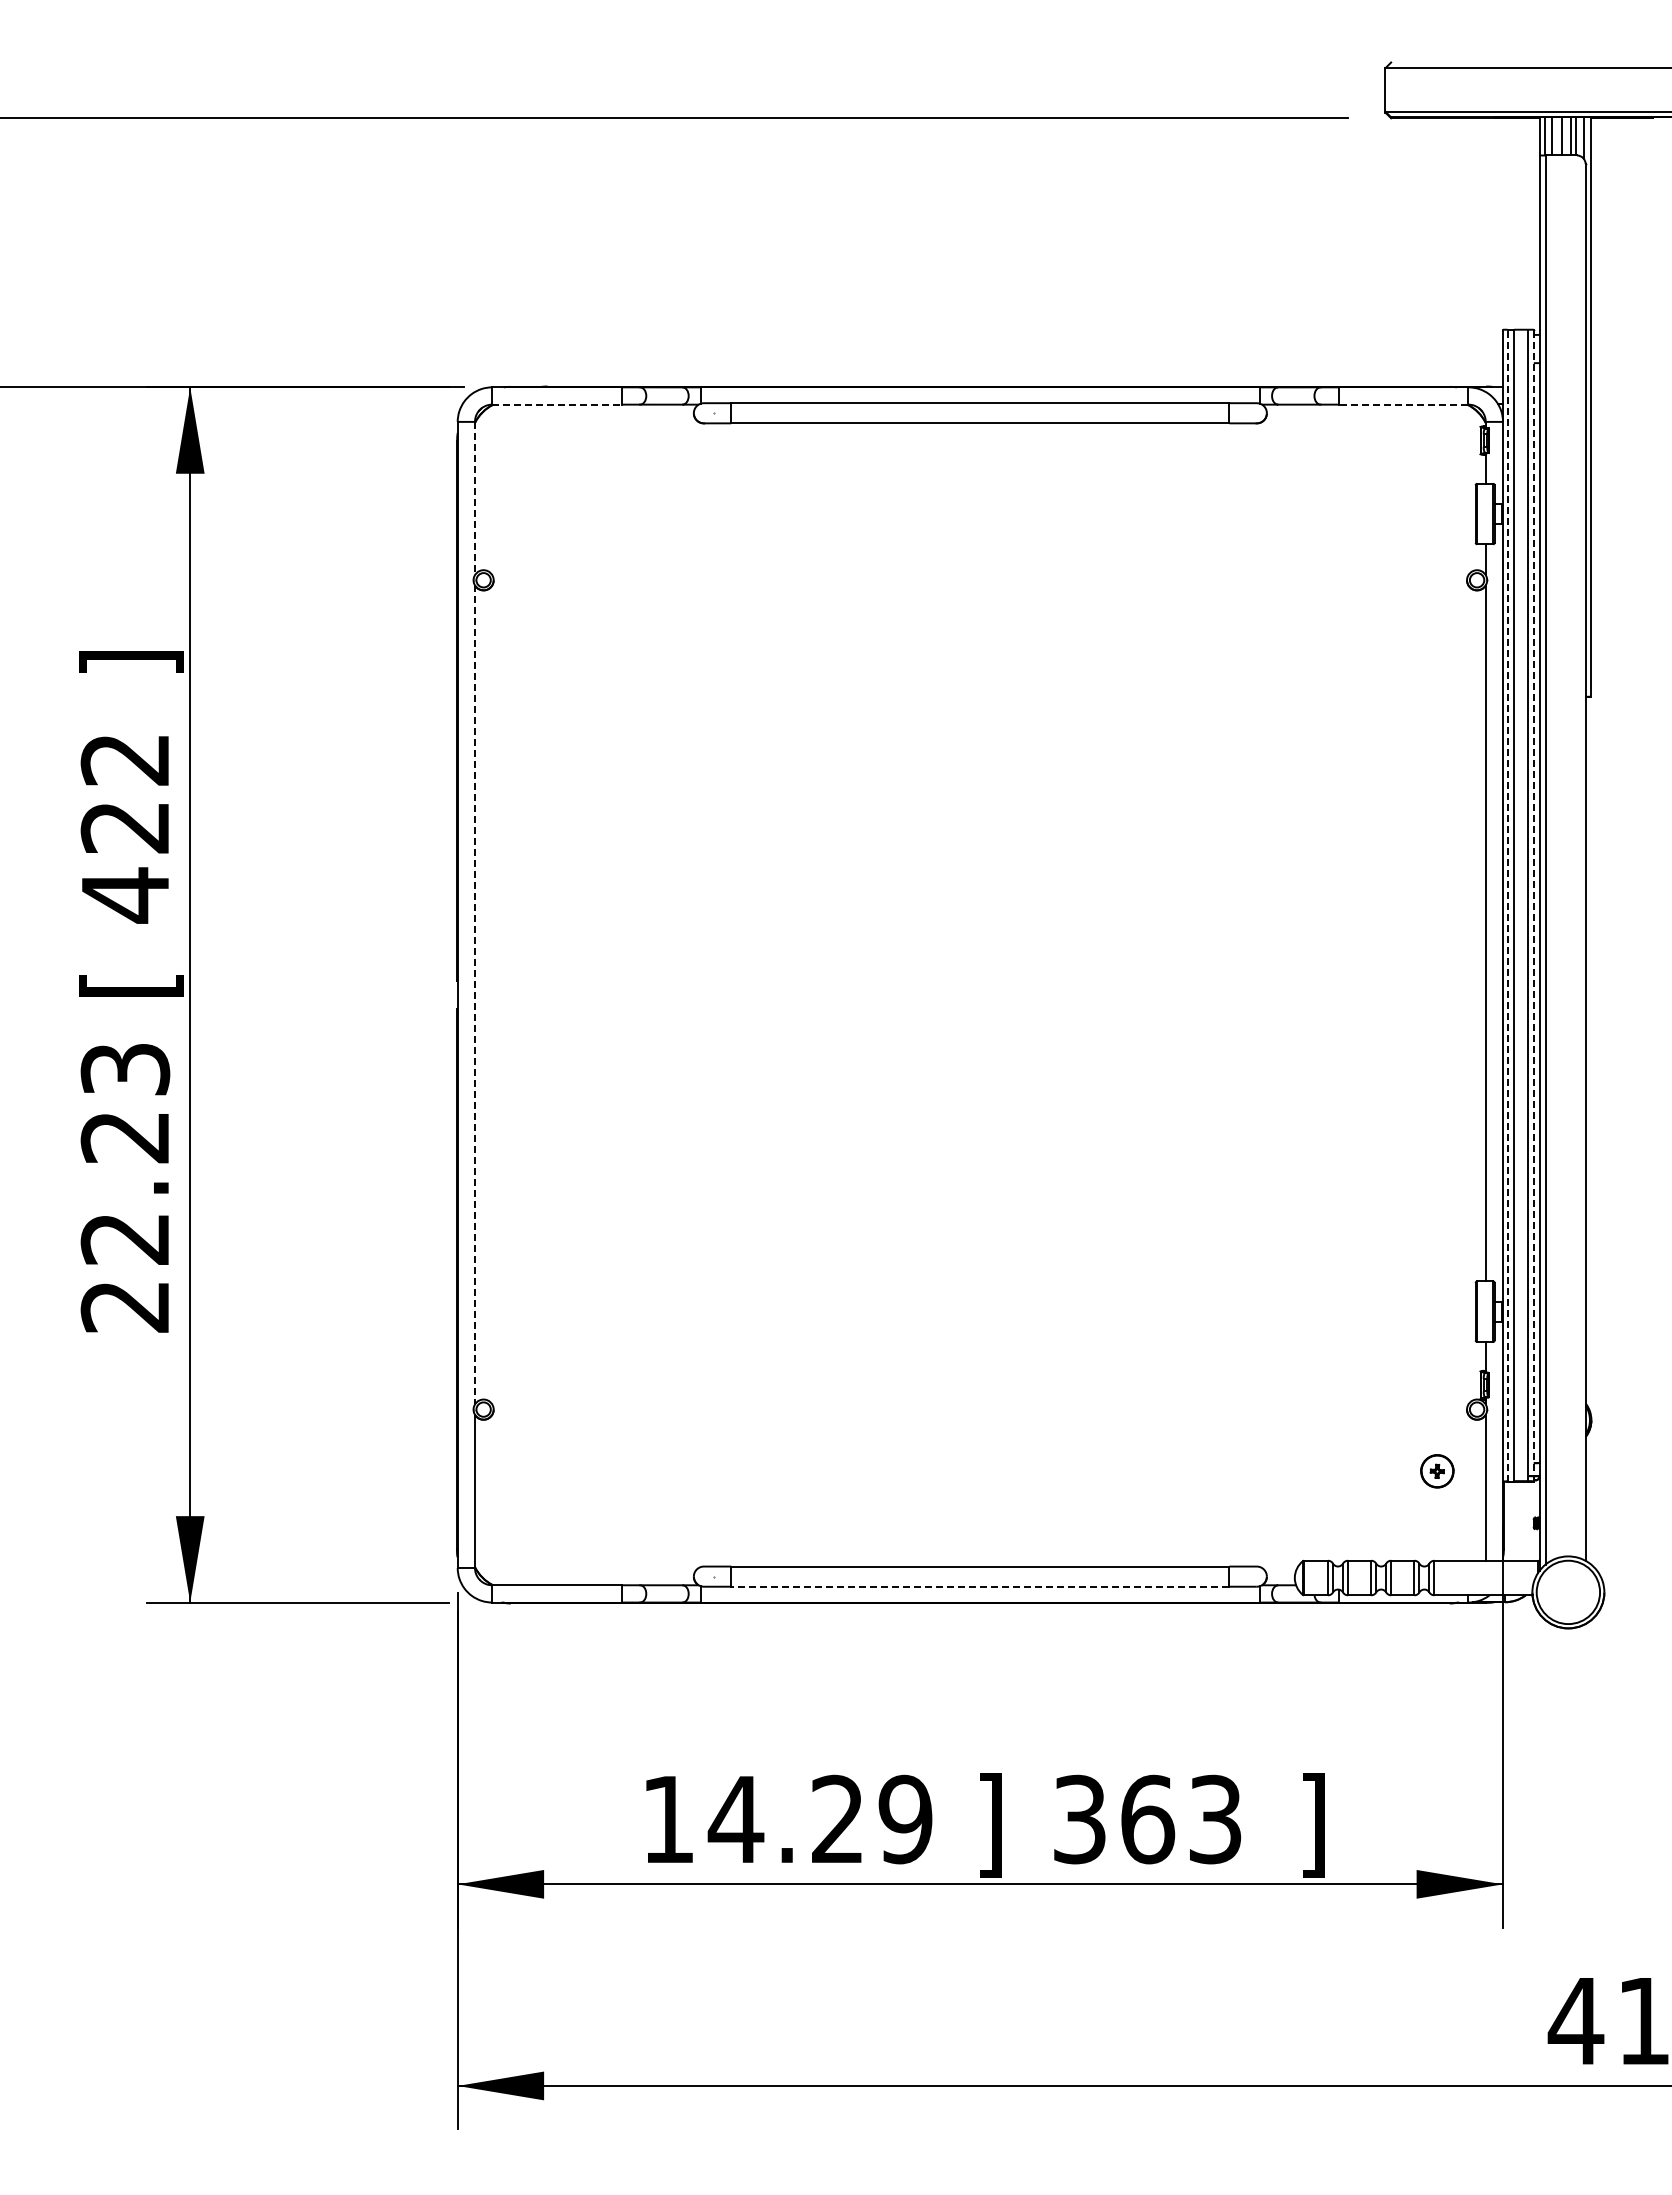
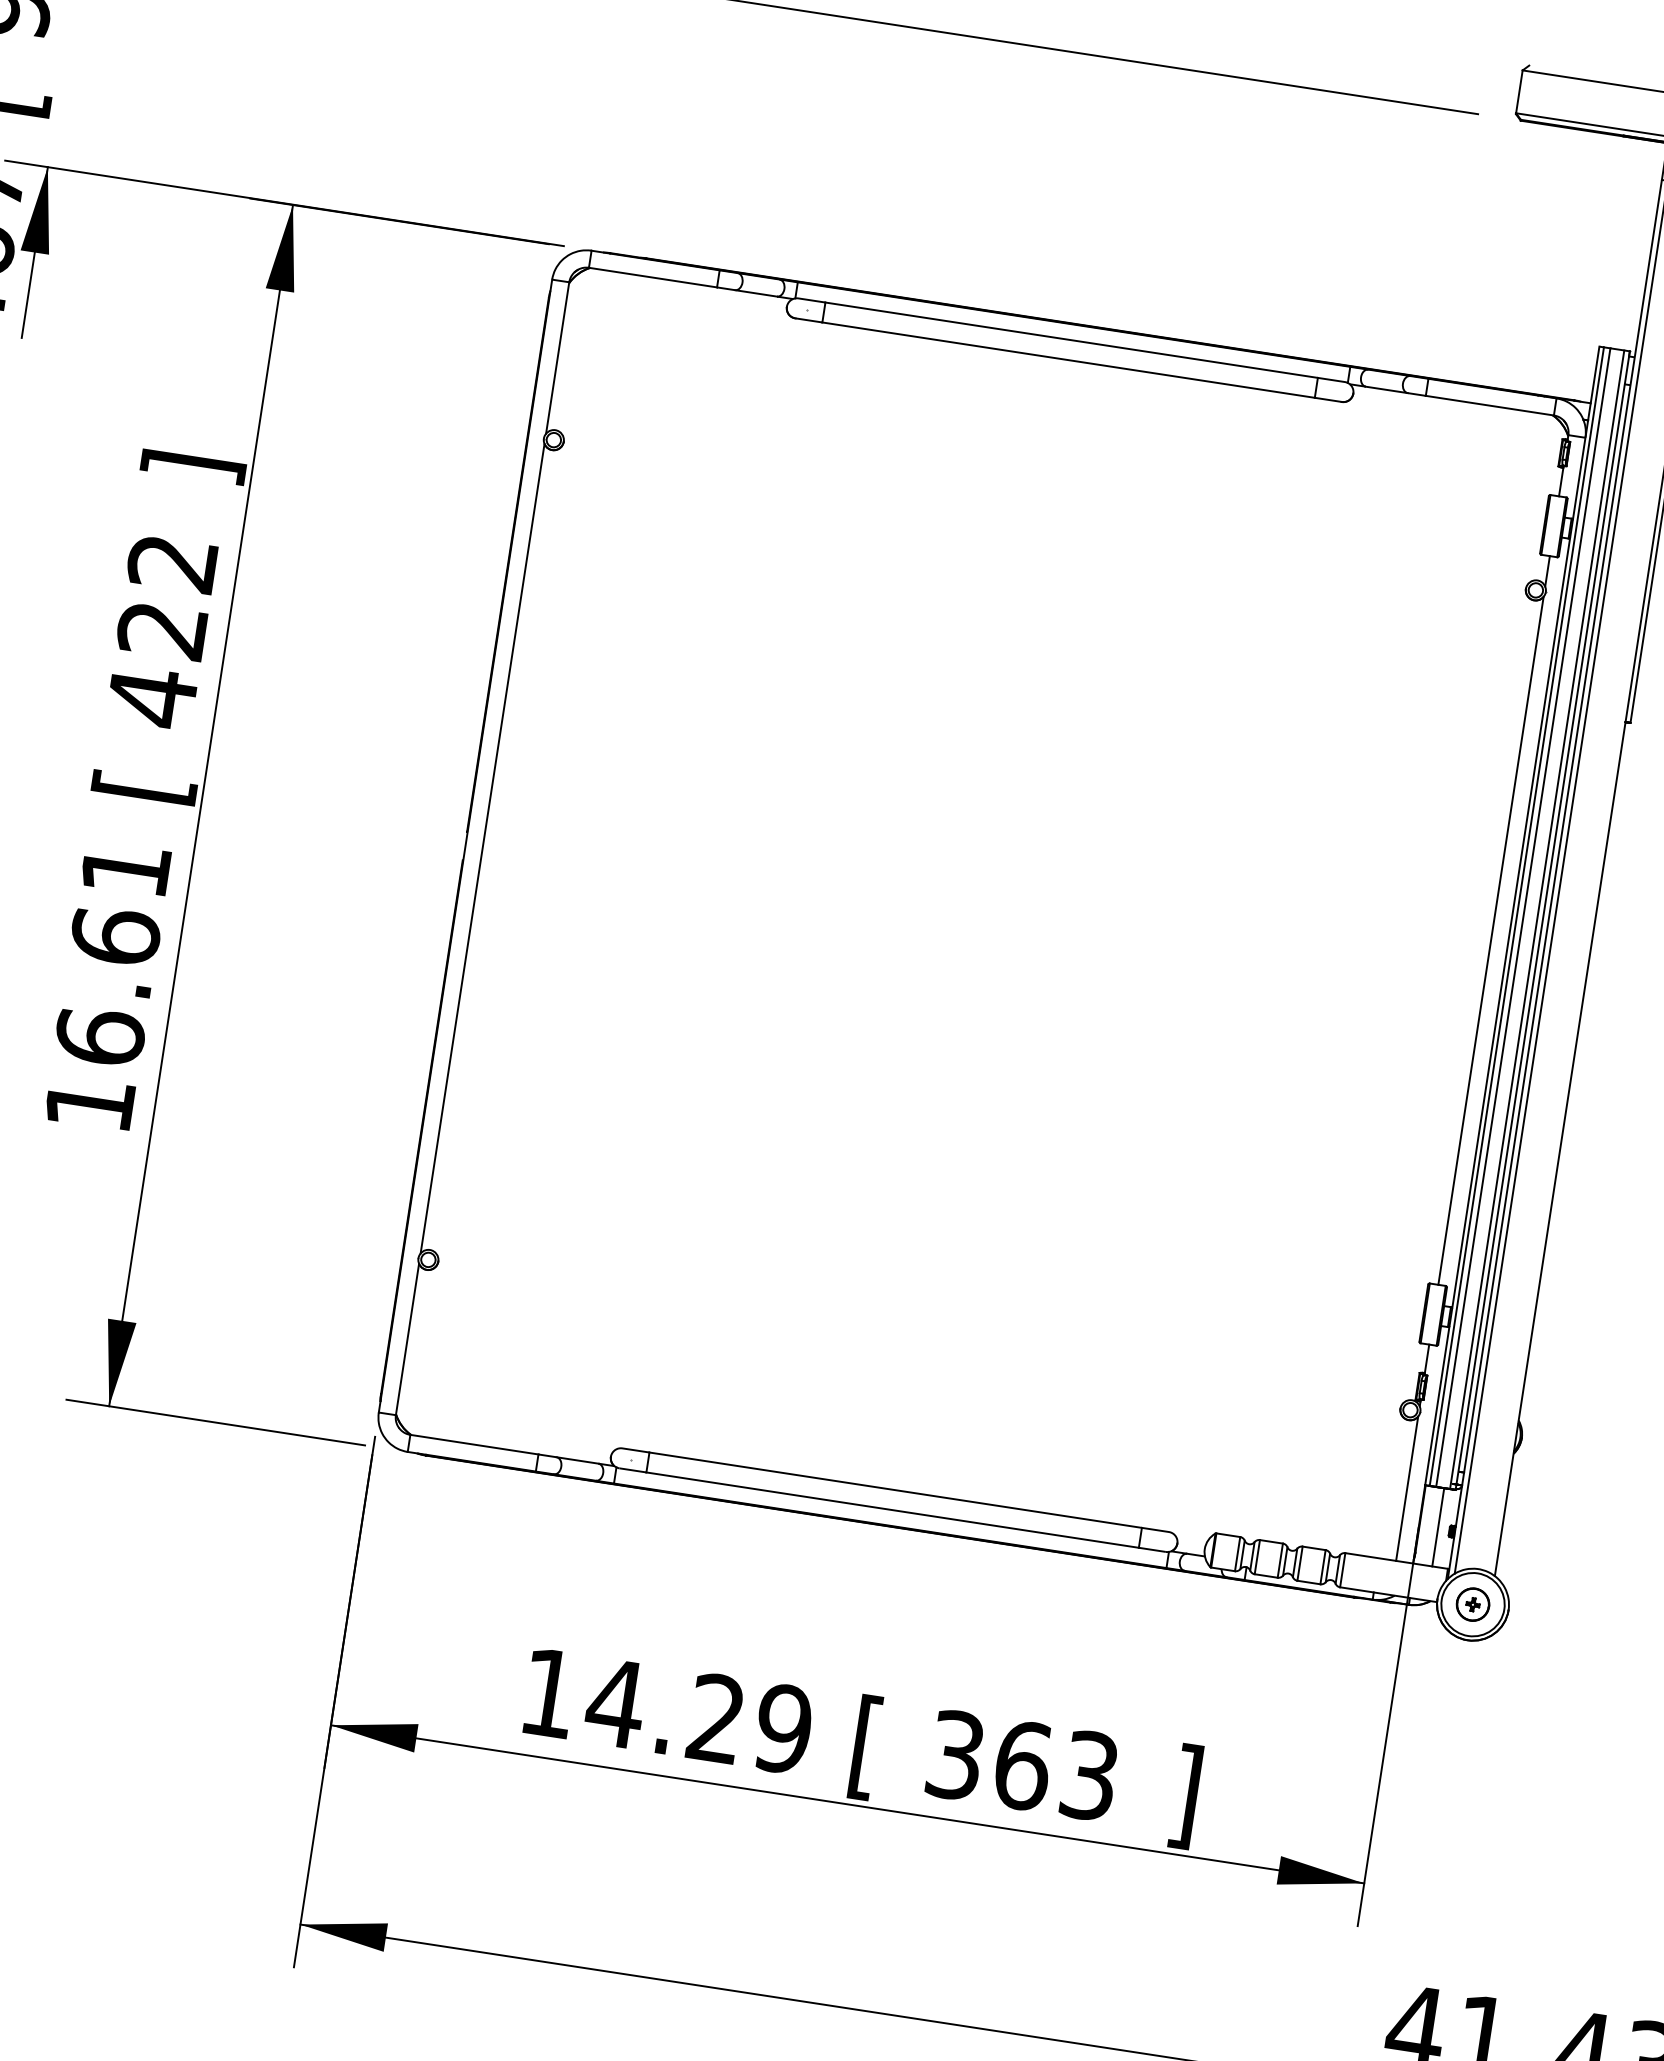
line: (557, 404) -> (653, 277), dashed -> solid
line: (1403, 404) -> (1489, 405), dashed -> solid
line: (475, 498) -> (558, 358), dashed -> solid
line: (1507, 905) -> (1516, 916), dashed -> solid
line: (1533, 905) -> (1542, 920), dashed -> solid
line: (475, 995) -> (483, 849), dashed -> solid
text: (125, 1188) -> (107, 987), 22.23 -> 16.61
part: (1437, 1471) -> (1473, 1604), moved
line: (1522, 1520) -> (1438, 1526), added
line: (979, 1586) -> (891, 1509), dashed -> solid
text: (989, 1825) -> (865, 1747), ] -> [

